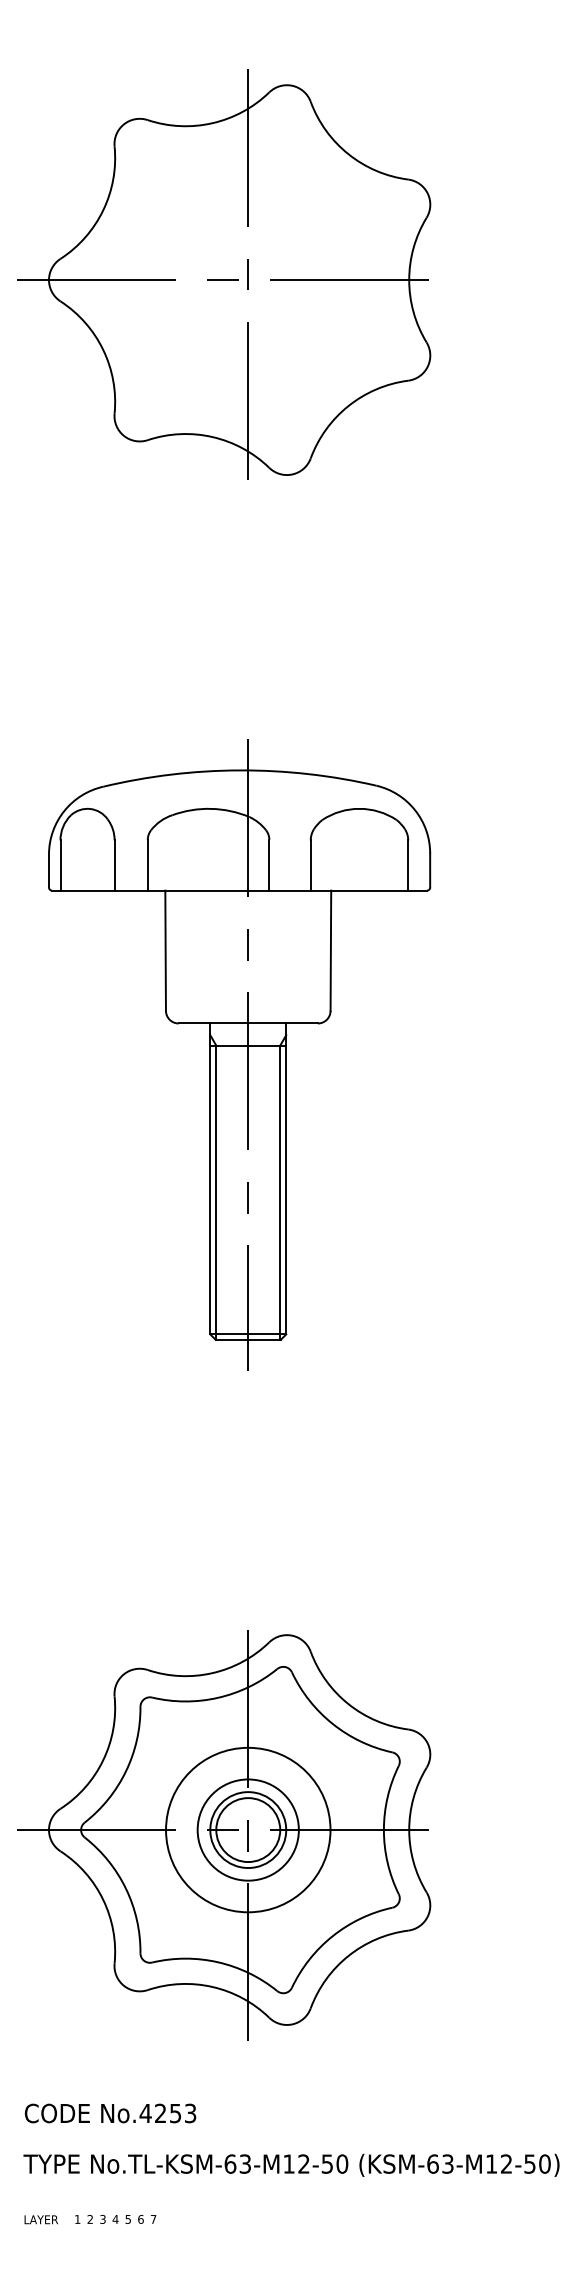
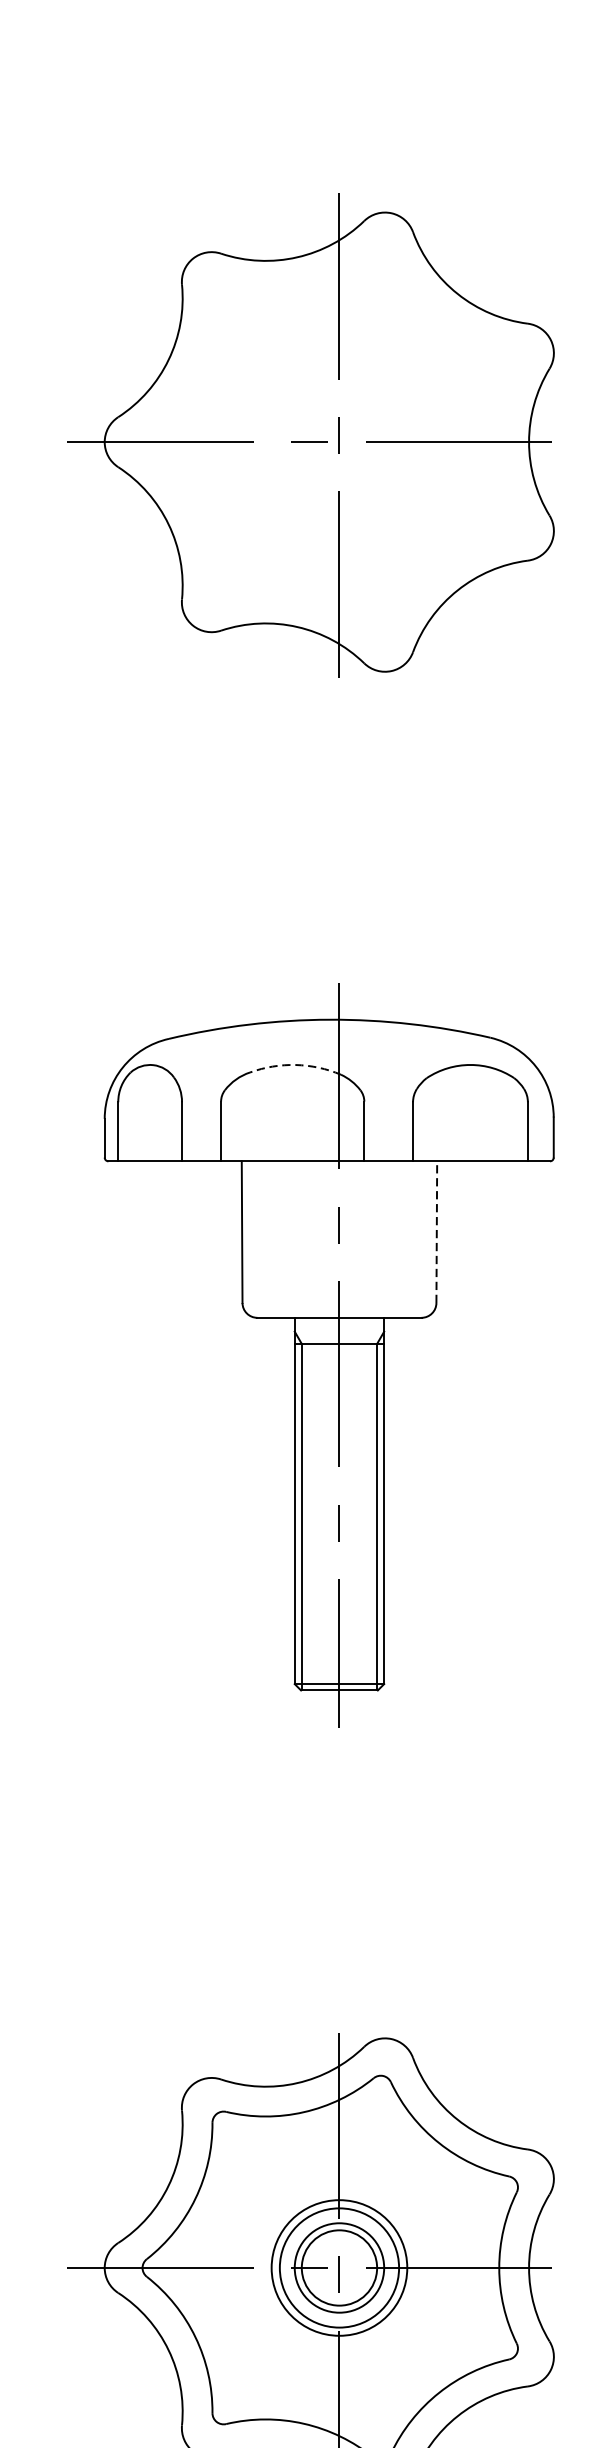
arc: (211, 808) -> (296, 1064), solid -> dashed
line: (330, 950) -> (436, 1231), solid -> dashed
circle: (248, 1829) -> (339, 2267), size x0.7

